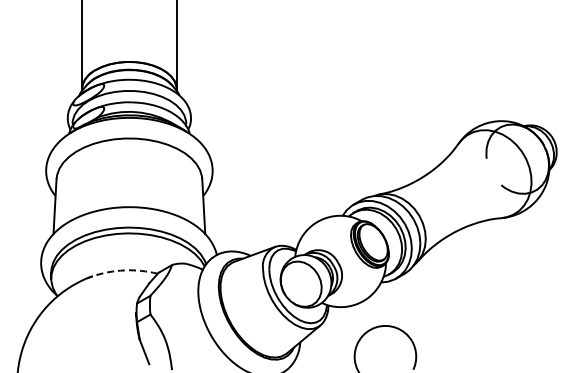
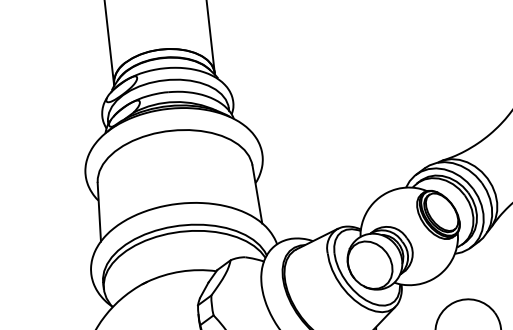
arc: (124, 270) -> (180, 271), dashed -> solid

